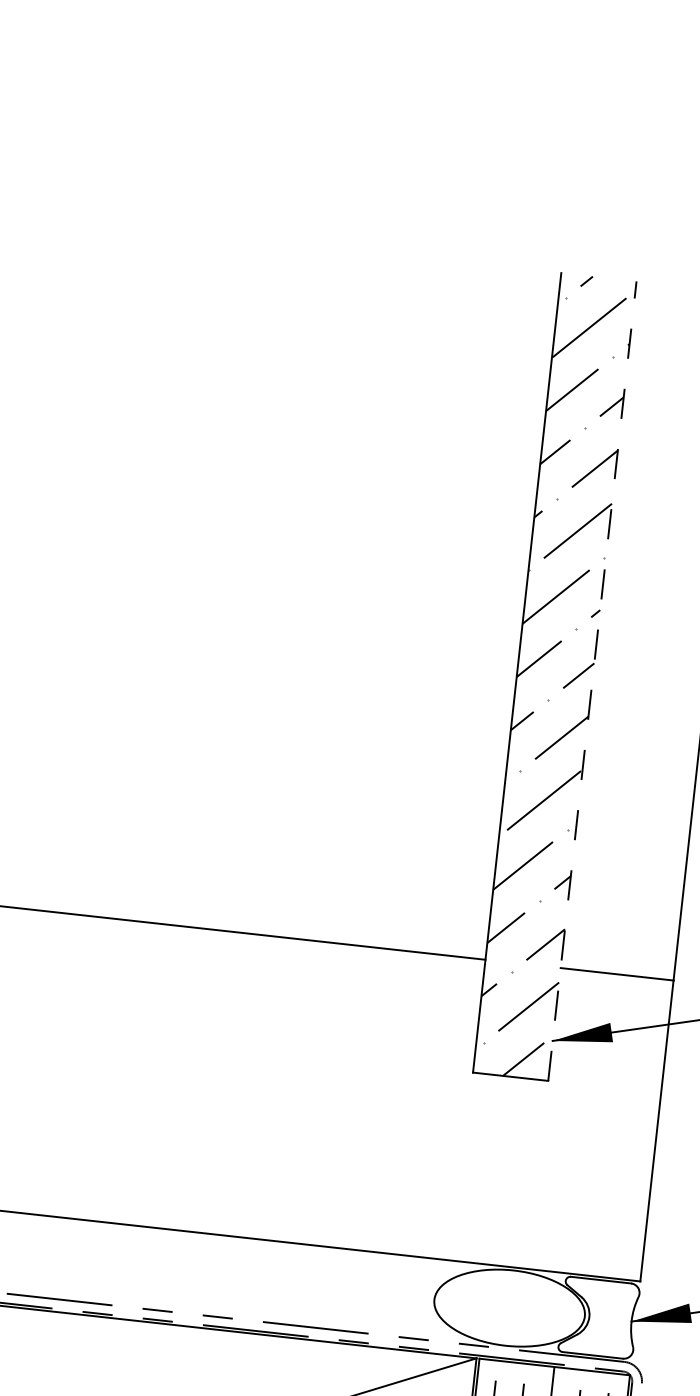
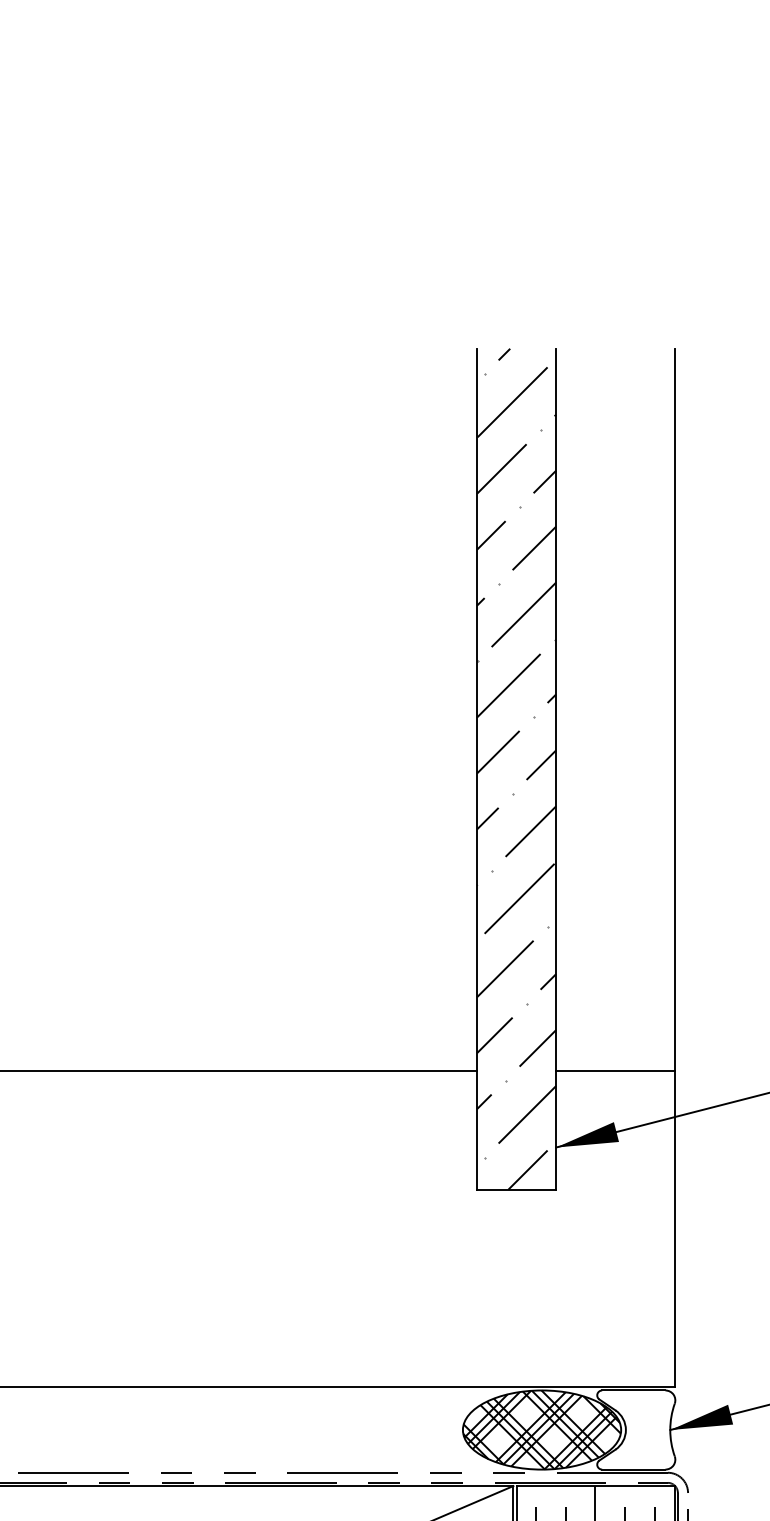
line: (592, 680) -> (556, 768), dashed -> solid
hatch: (509, 1307) -> (541, 1429), added

